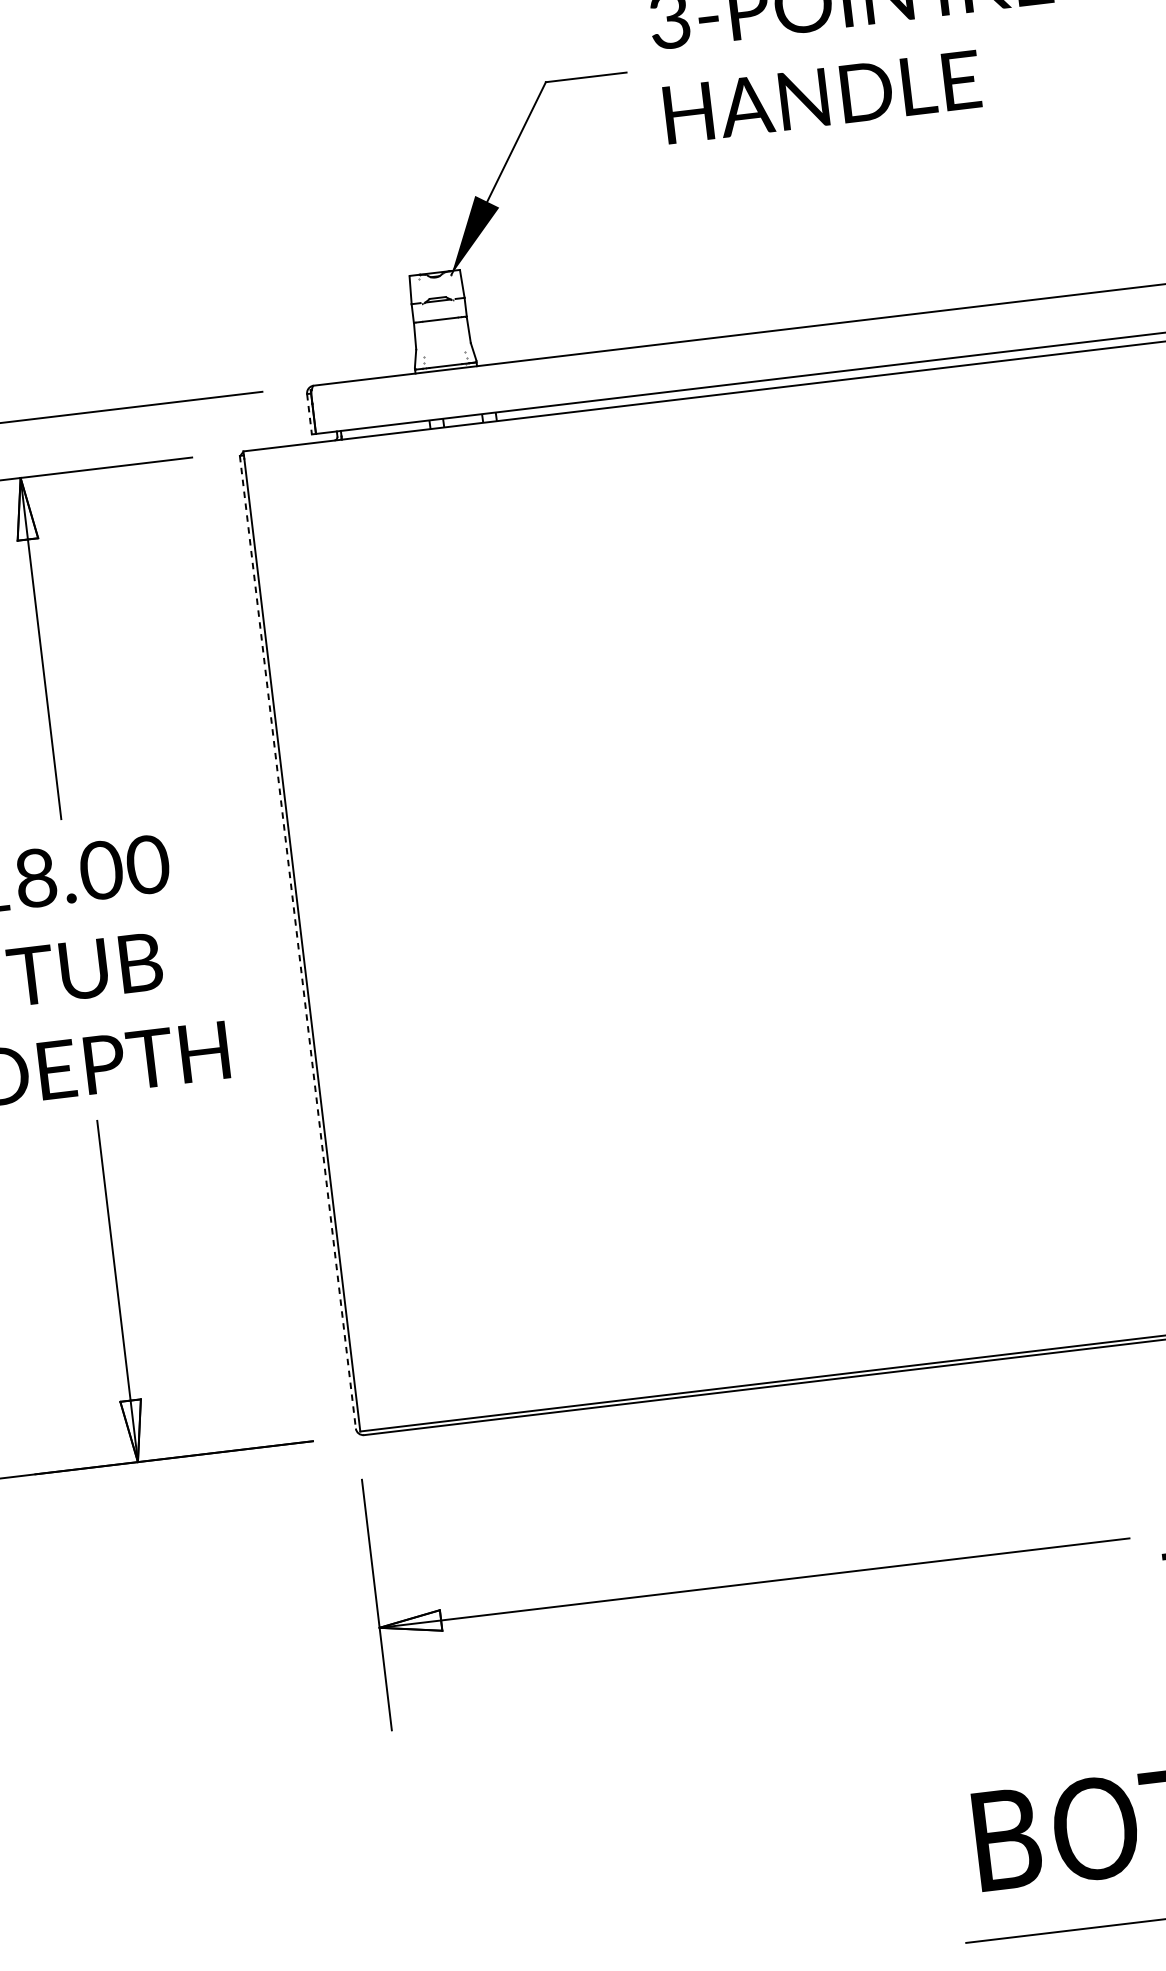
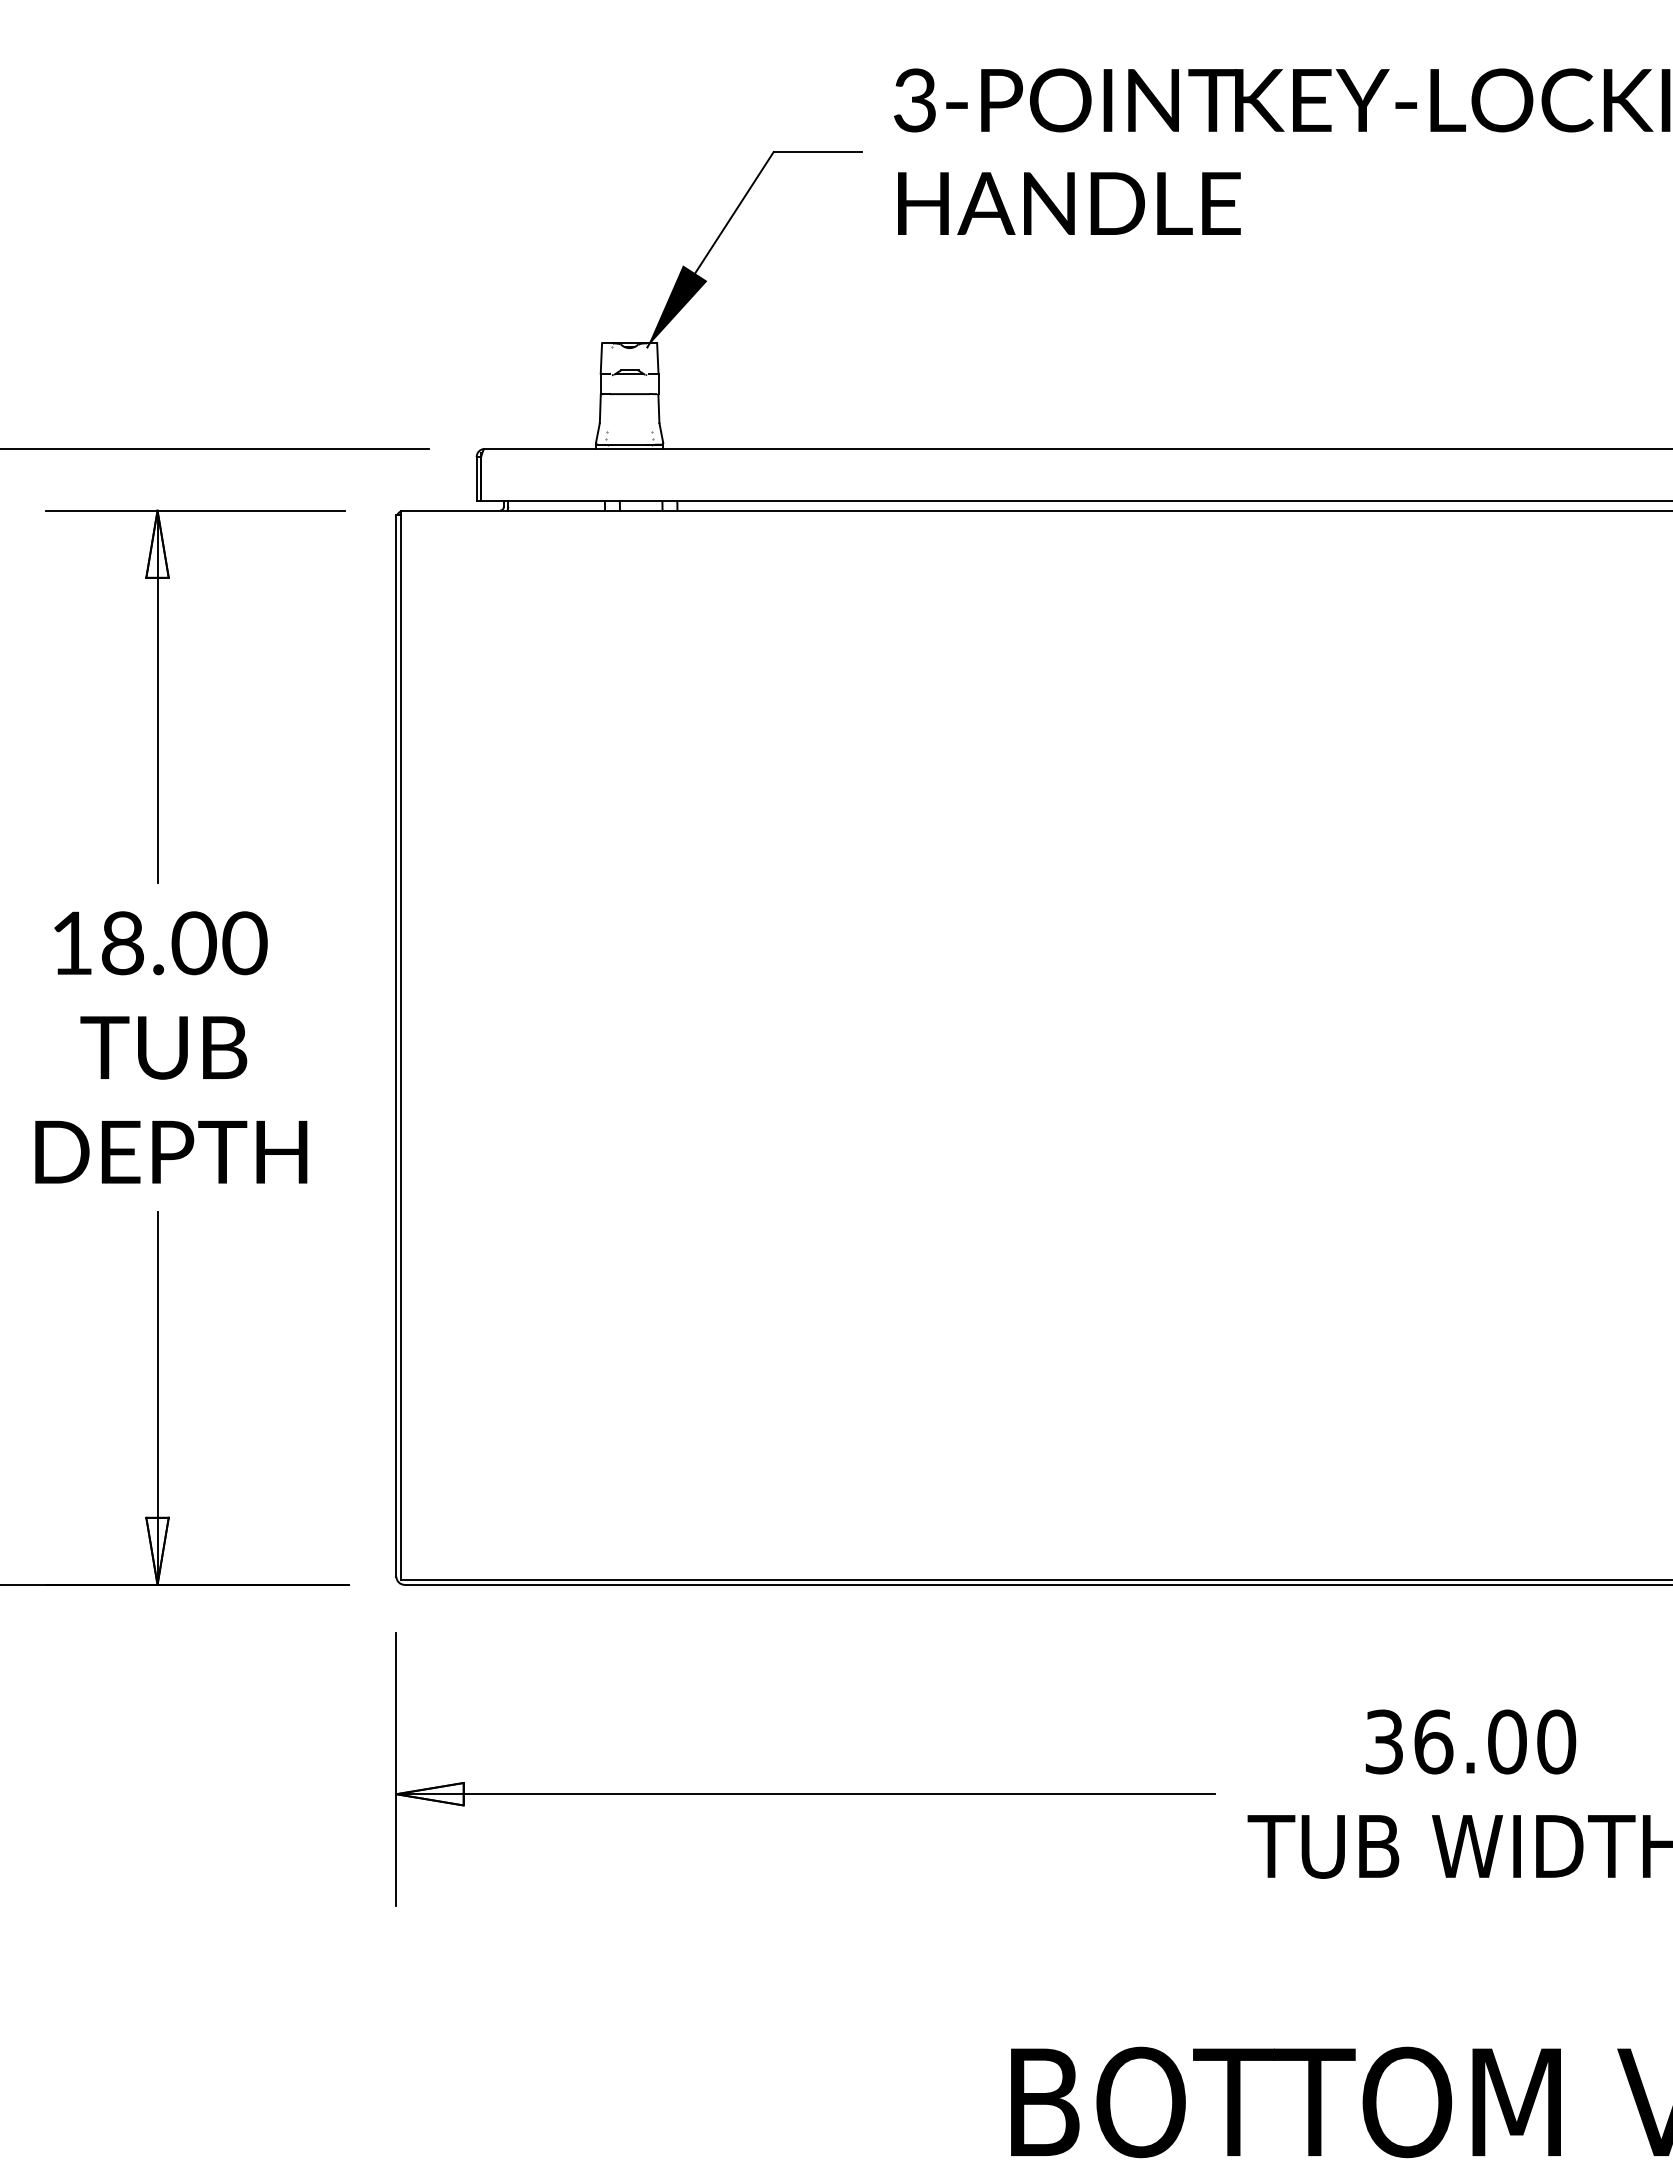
line: (309, 414) -> (476, 479), dashed -> solid
line: (297, 941) -> (396, 1045), dashed -> solid

